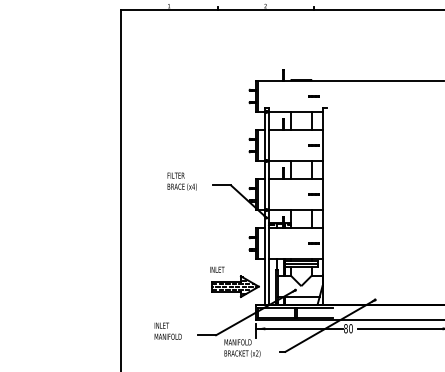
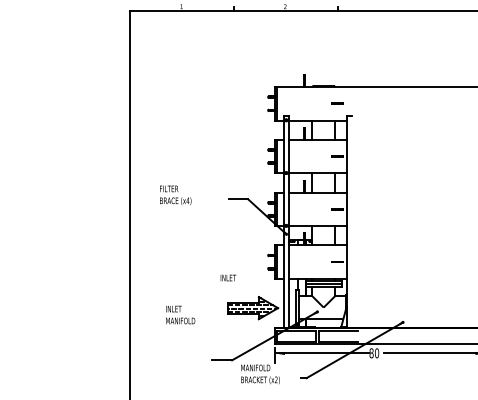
text: (182, 181) -> (175, 195), moved
text: (217, 269) -> (228, 277), moved
text: (168, 330) -> (180, 314), moved

